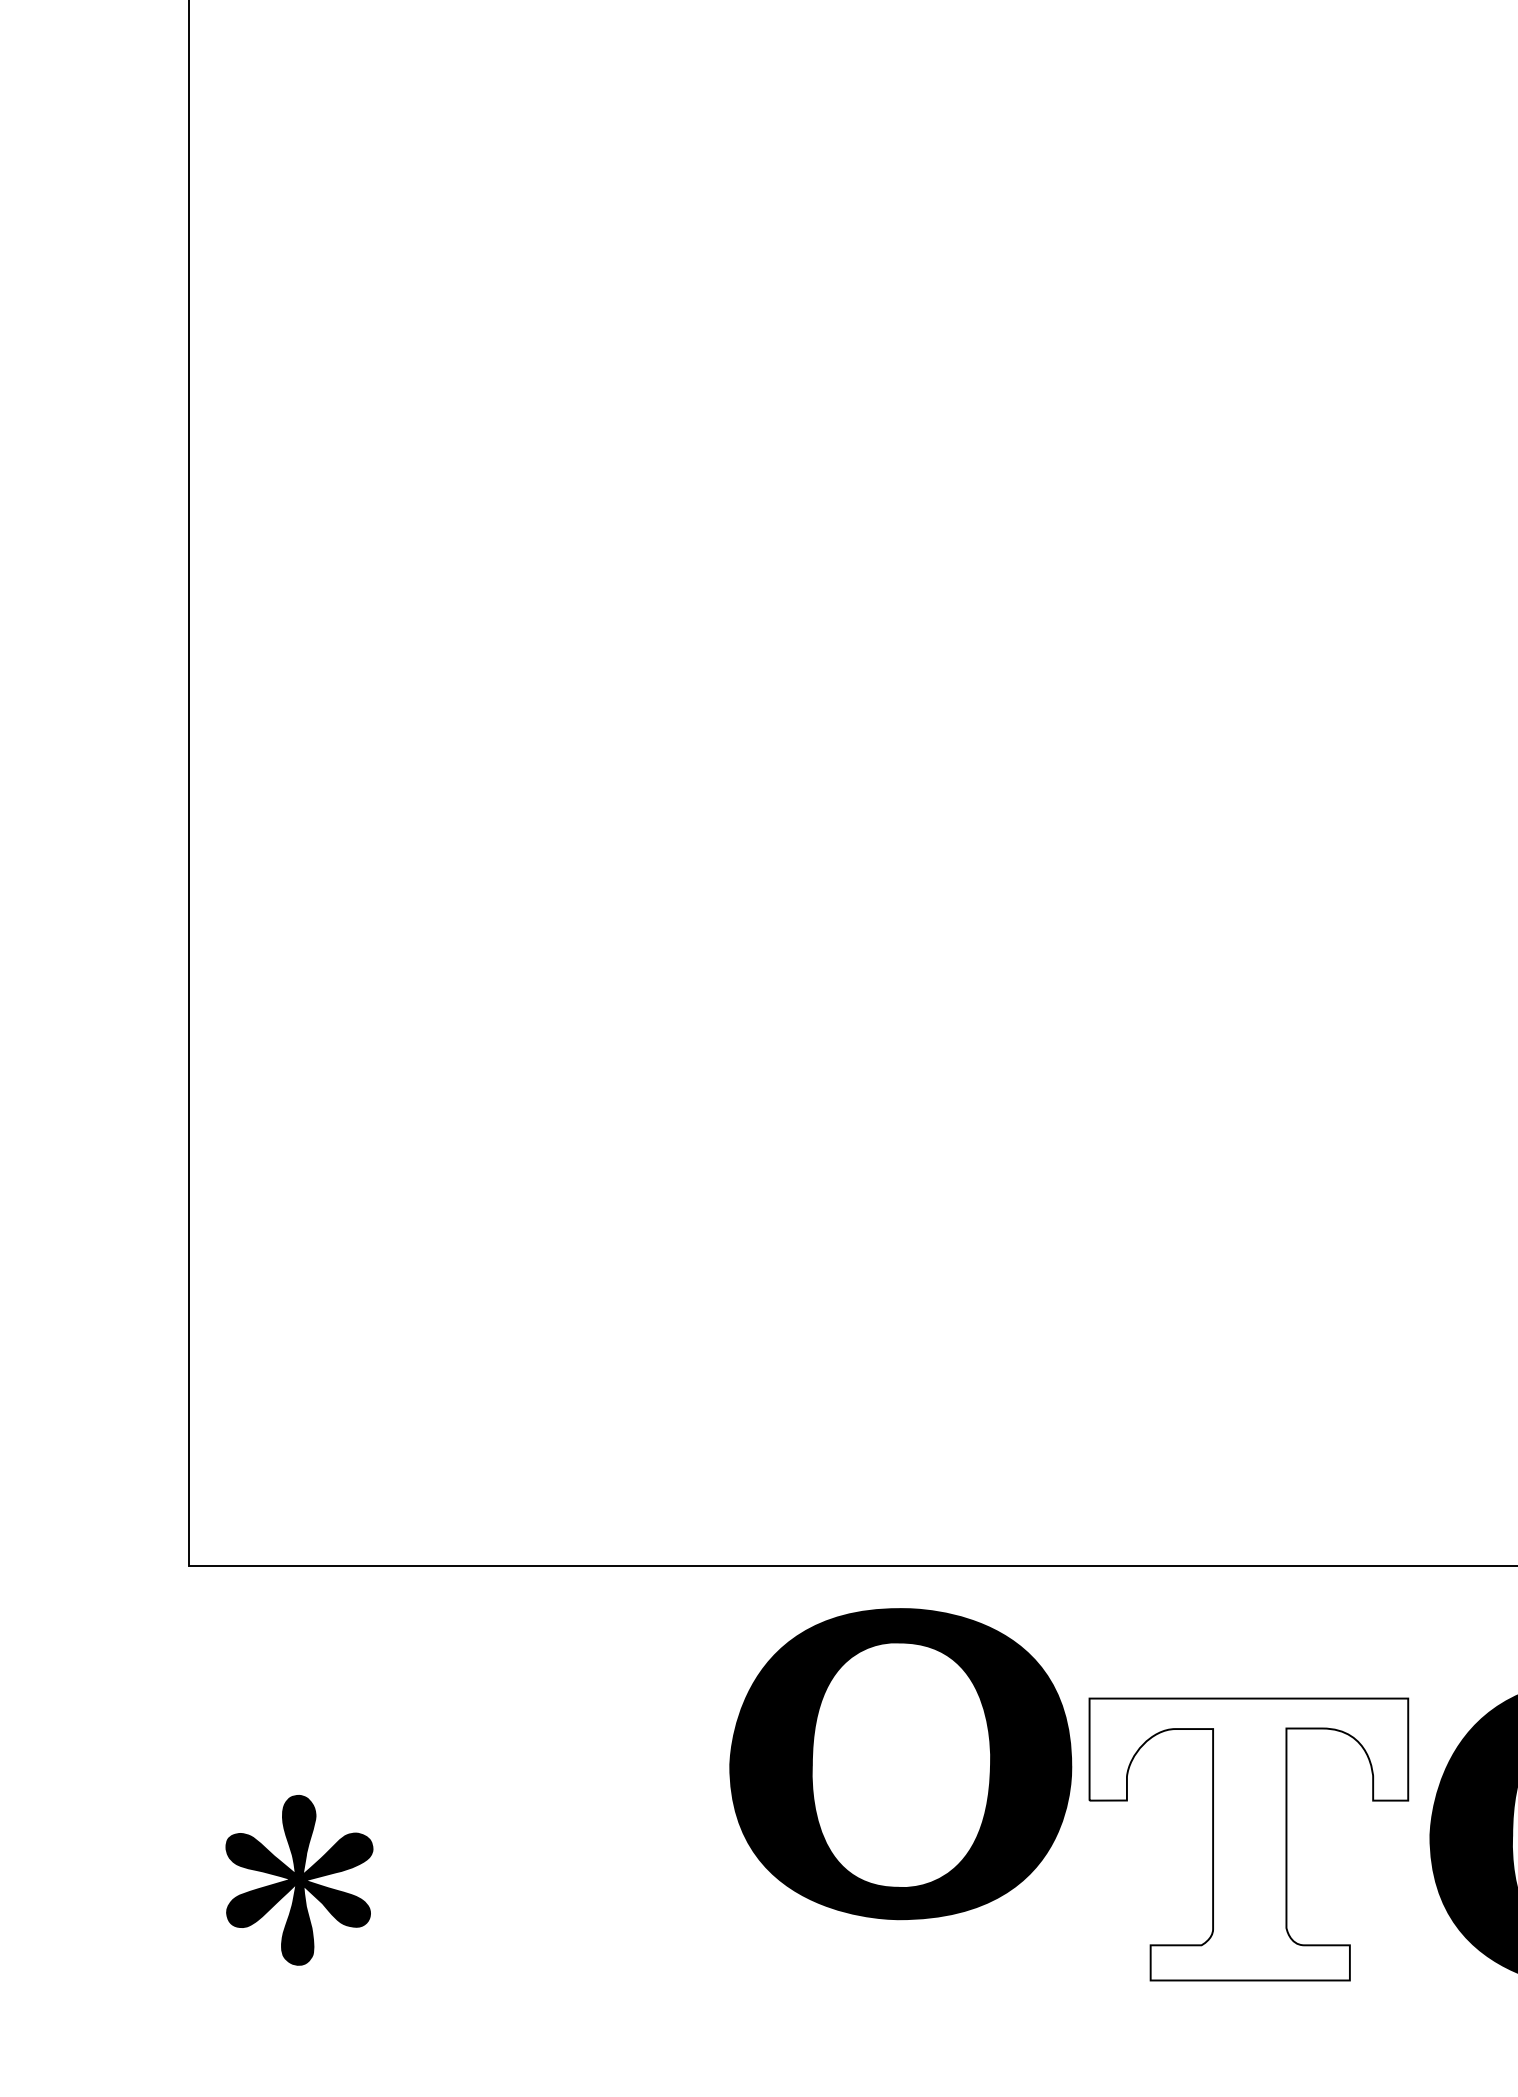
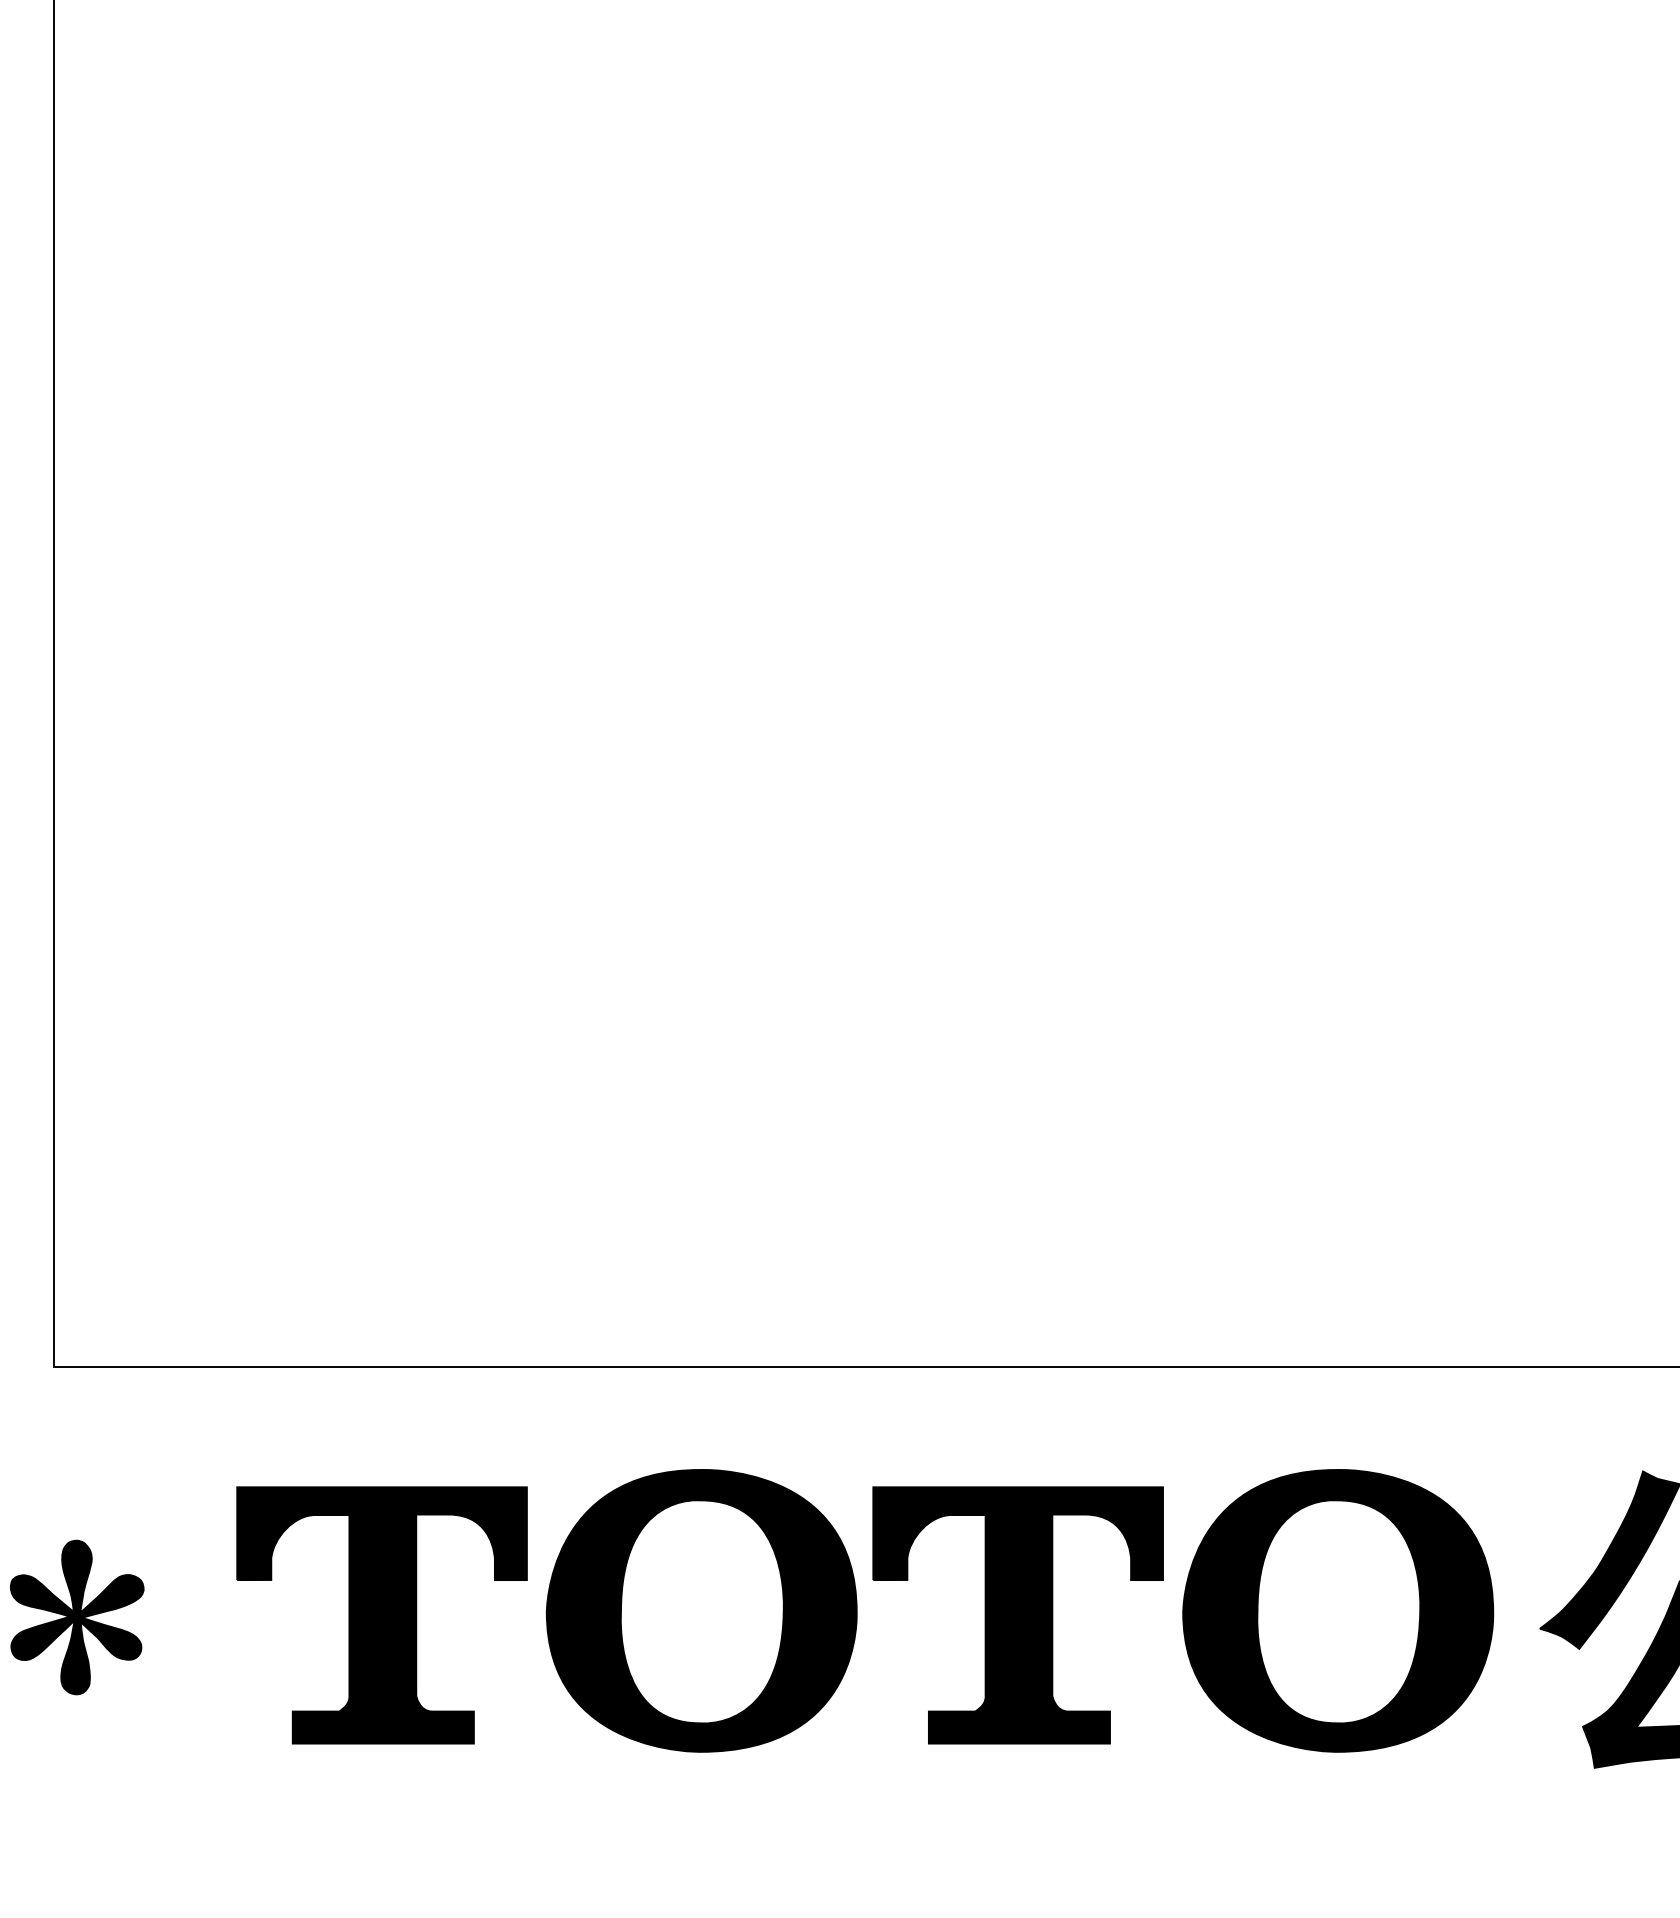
part: (900, 1763) -> (701, 1610), moved
part: (548, 1839) -> (381, 1615), added
fill: (1248, 1839) -> (1017, 1615), added
part: (299, 1880) -> (77, 1617), moved

